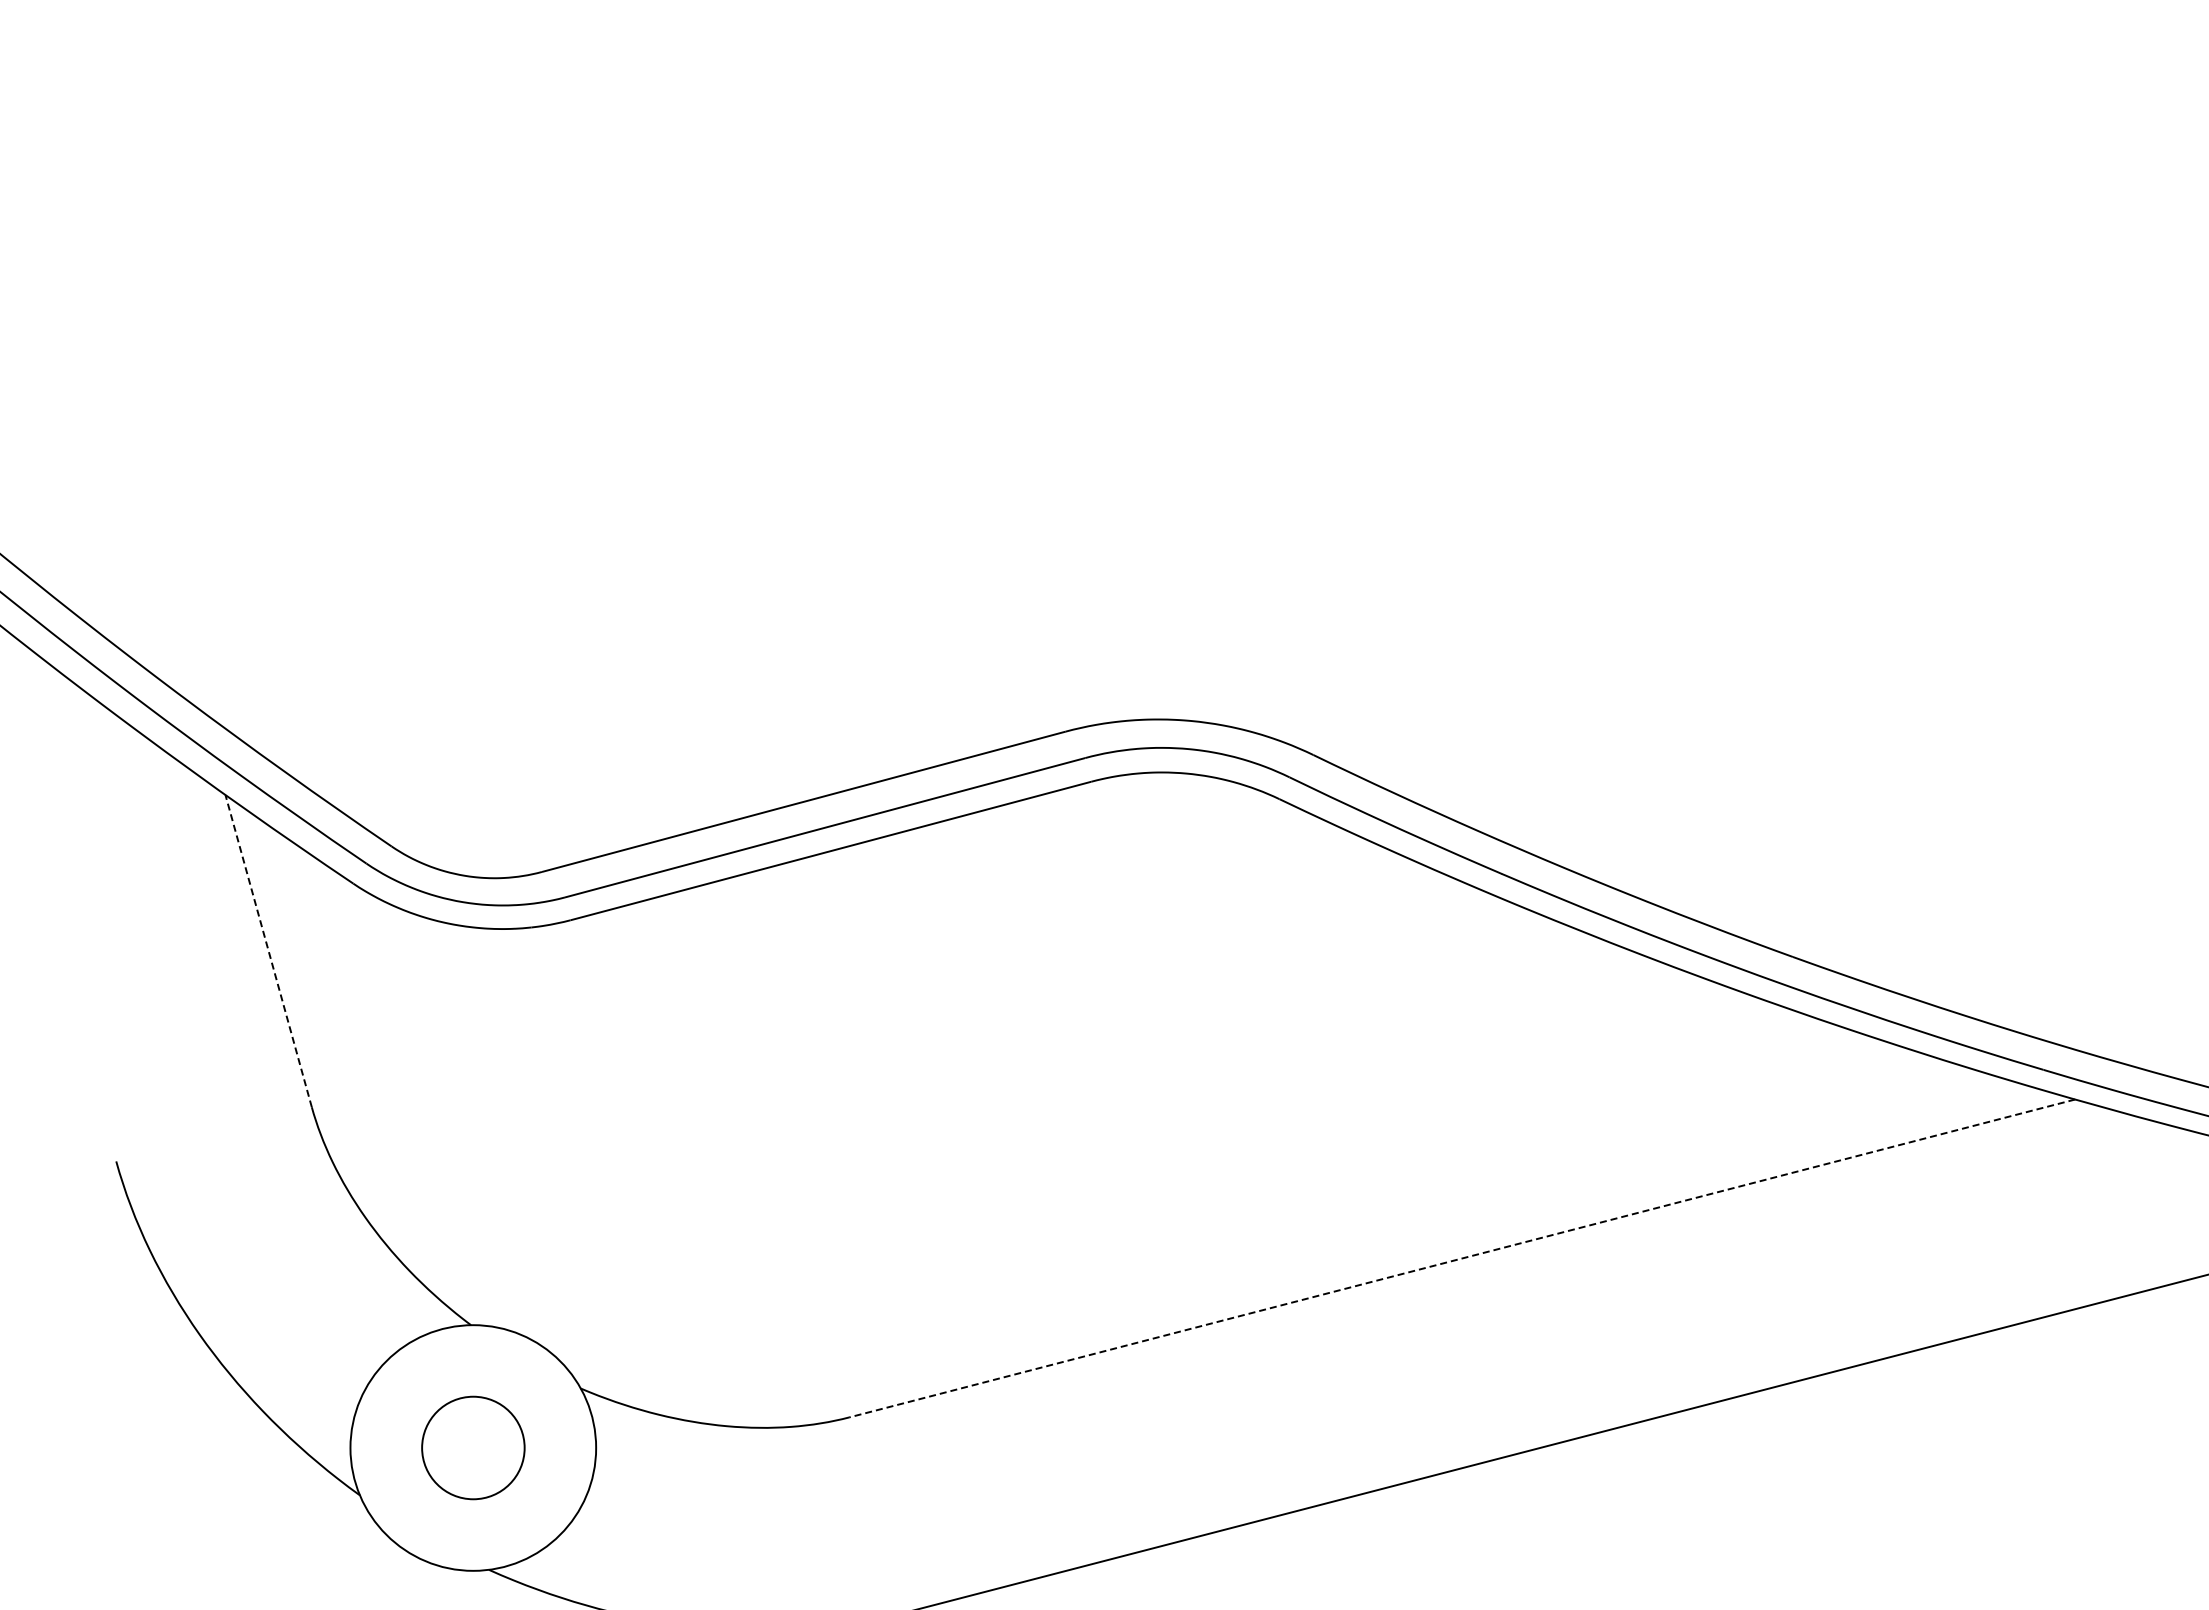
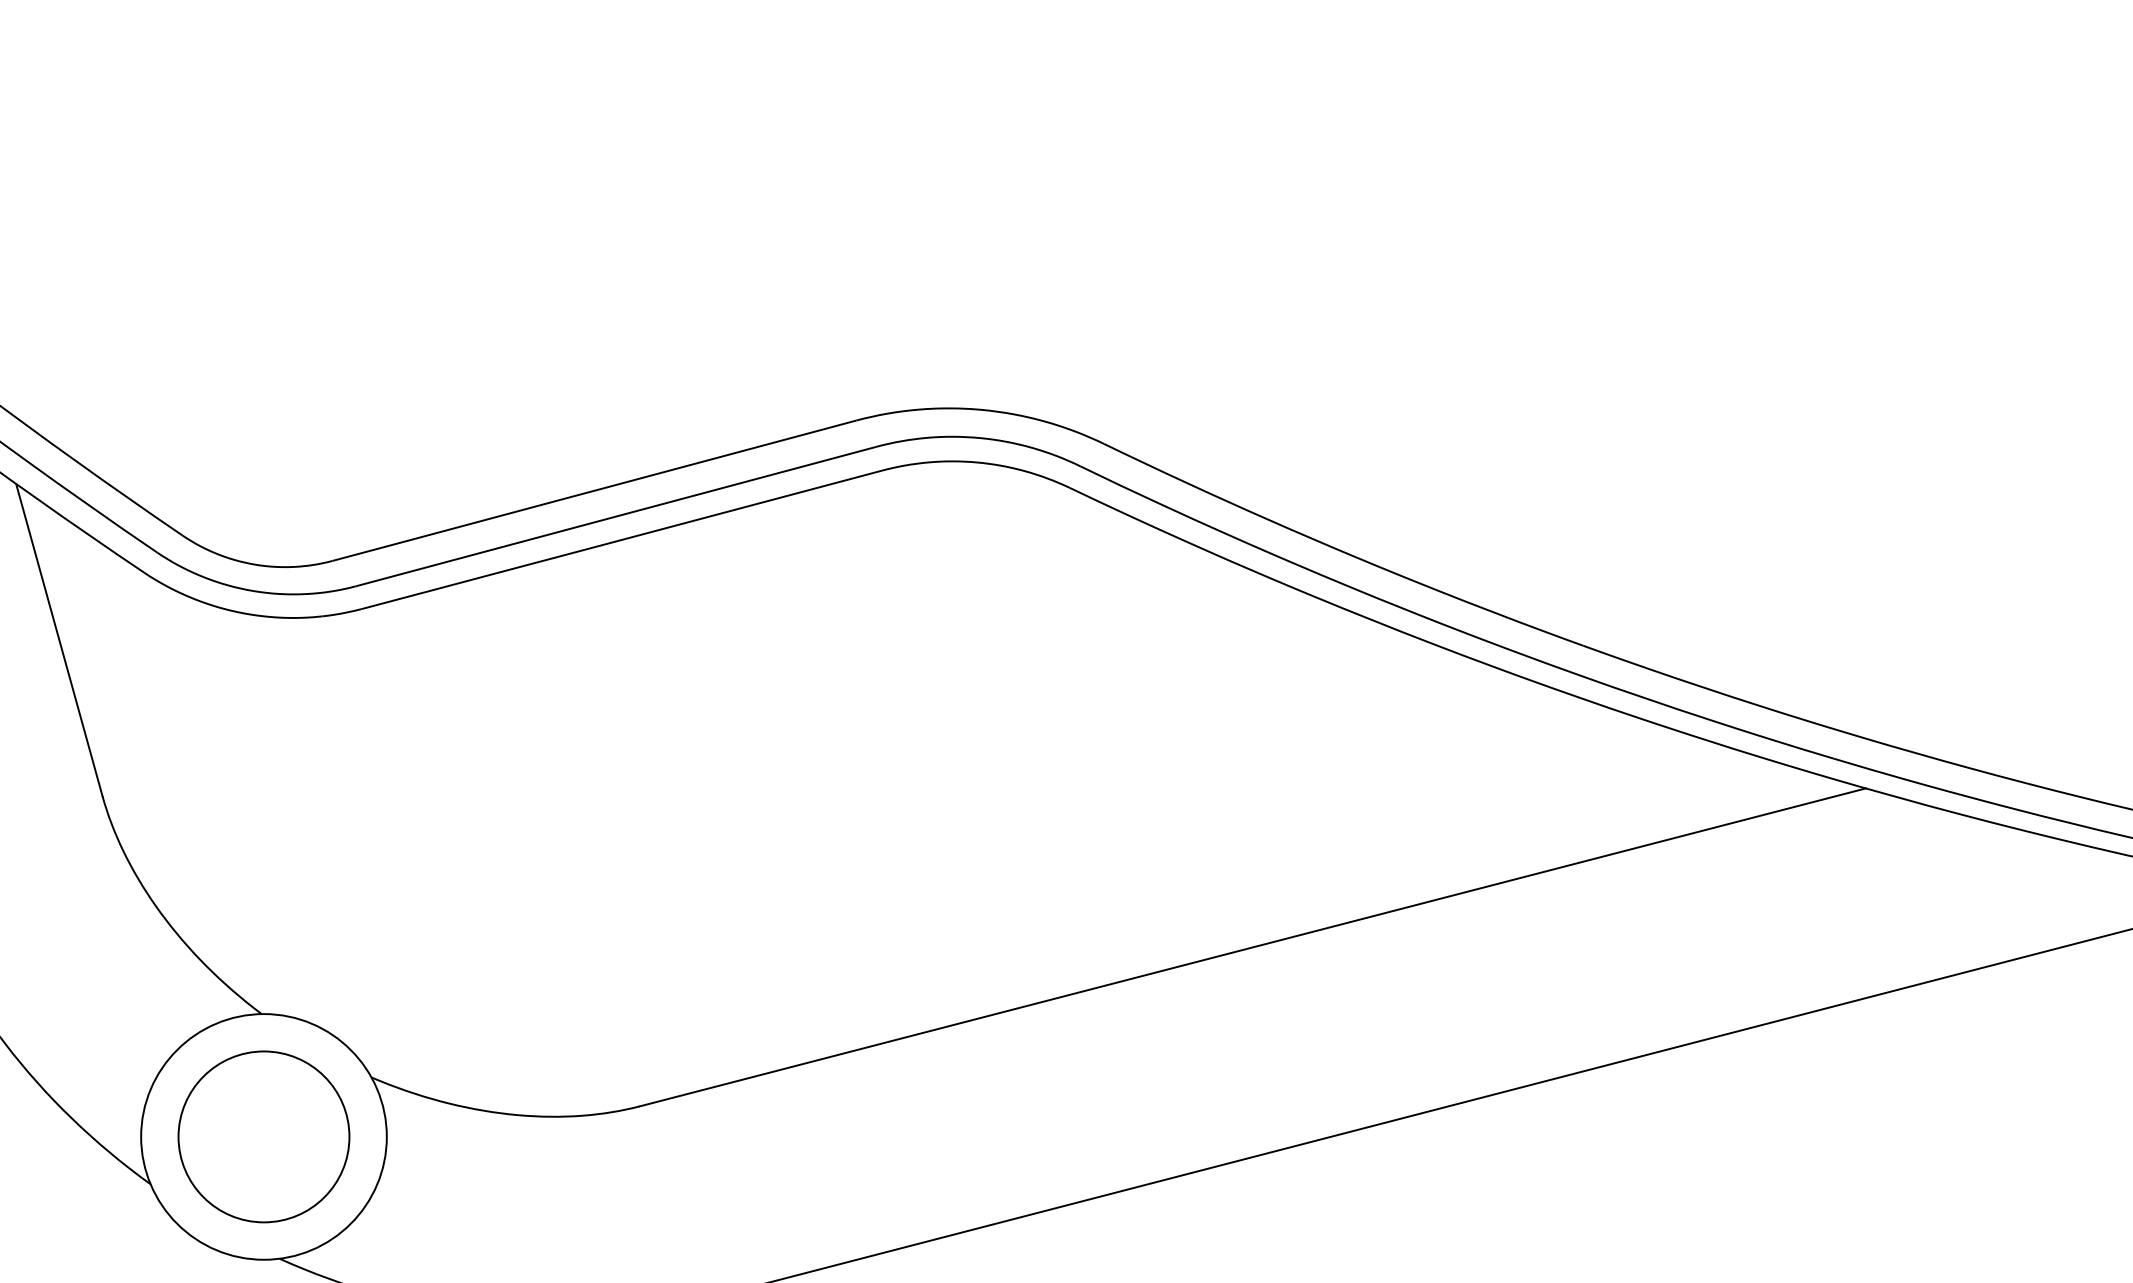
line: (268, 951) -> (59, 640), dashed -> solid
line: (1461, 1258) -> (1252, 947), dashed -> solid
circle: (473, 1447) -> (264, 1136), size x1.67

